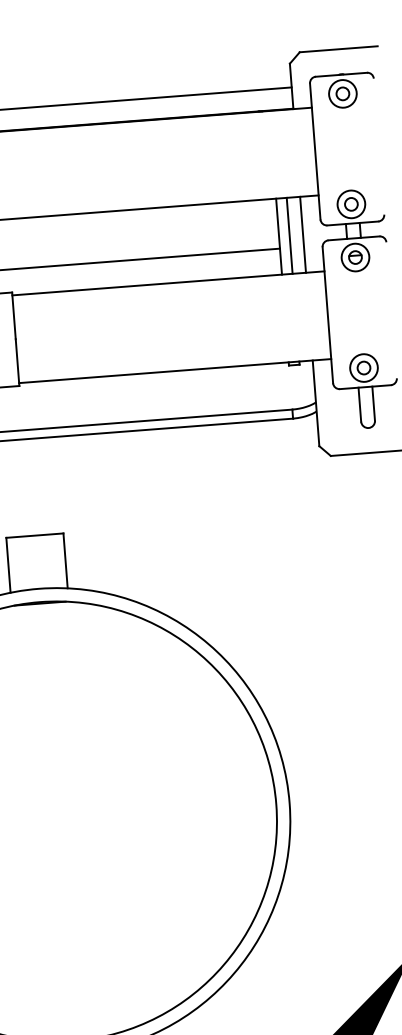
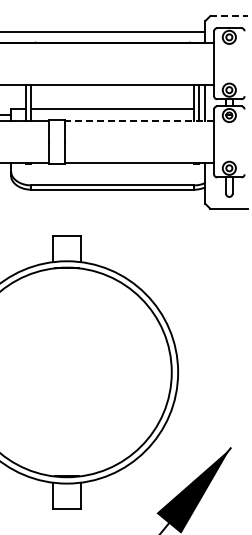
line: (339, 50) -> (229, 16), solid -> dashed
line: (168, 282) -> (139, 120), solid -> dashed

